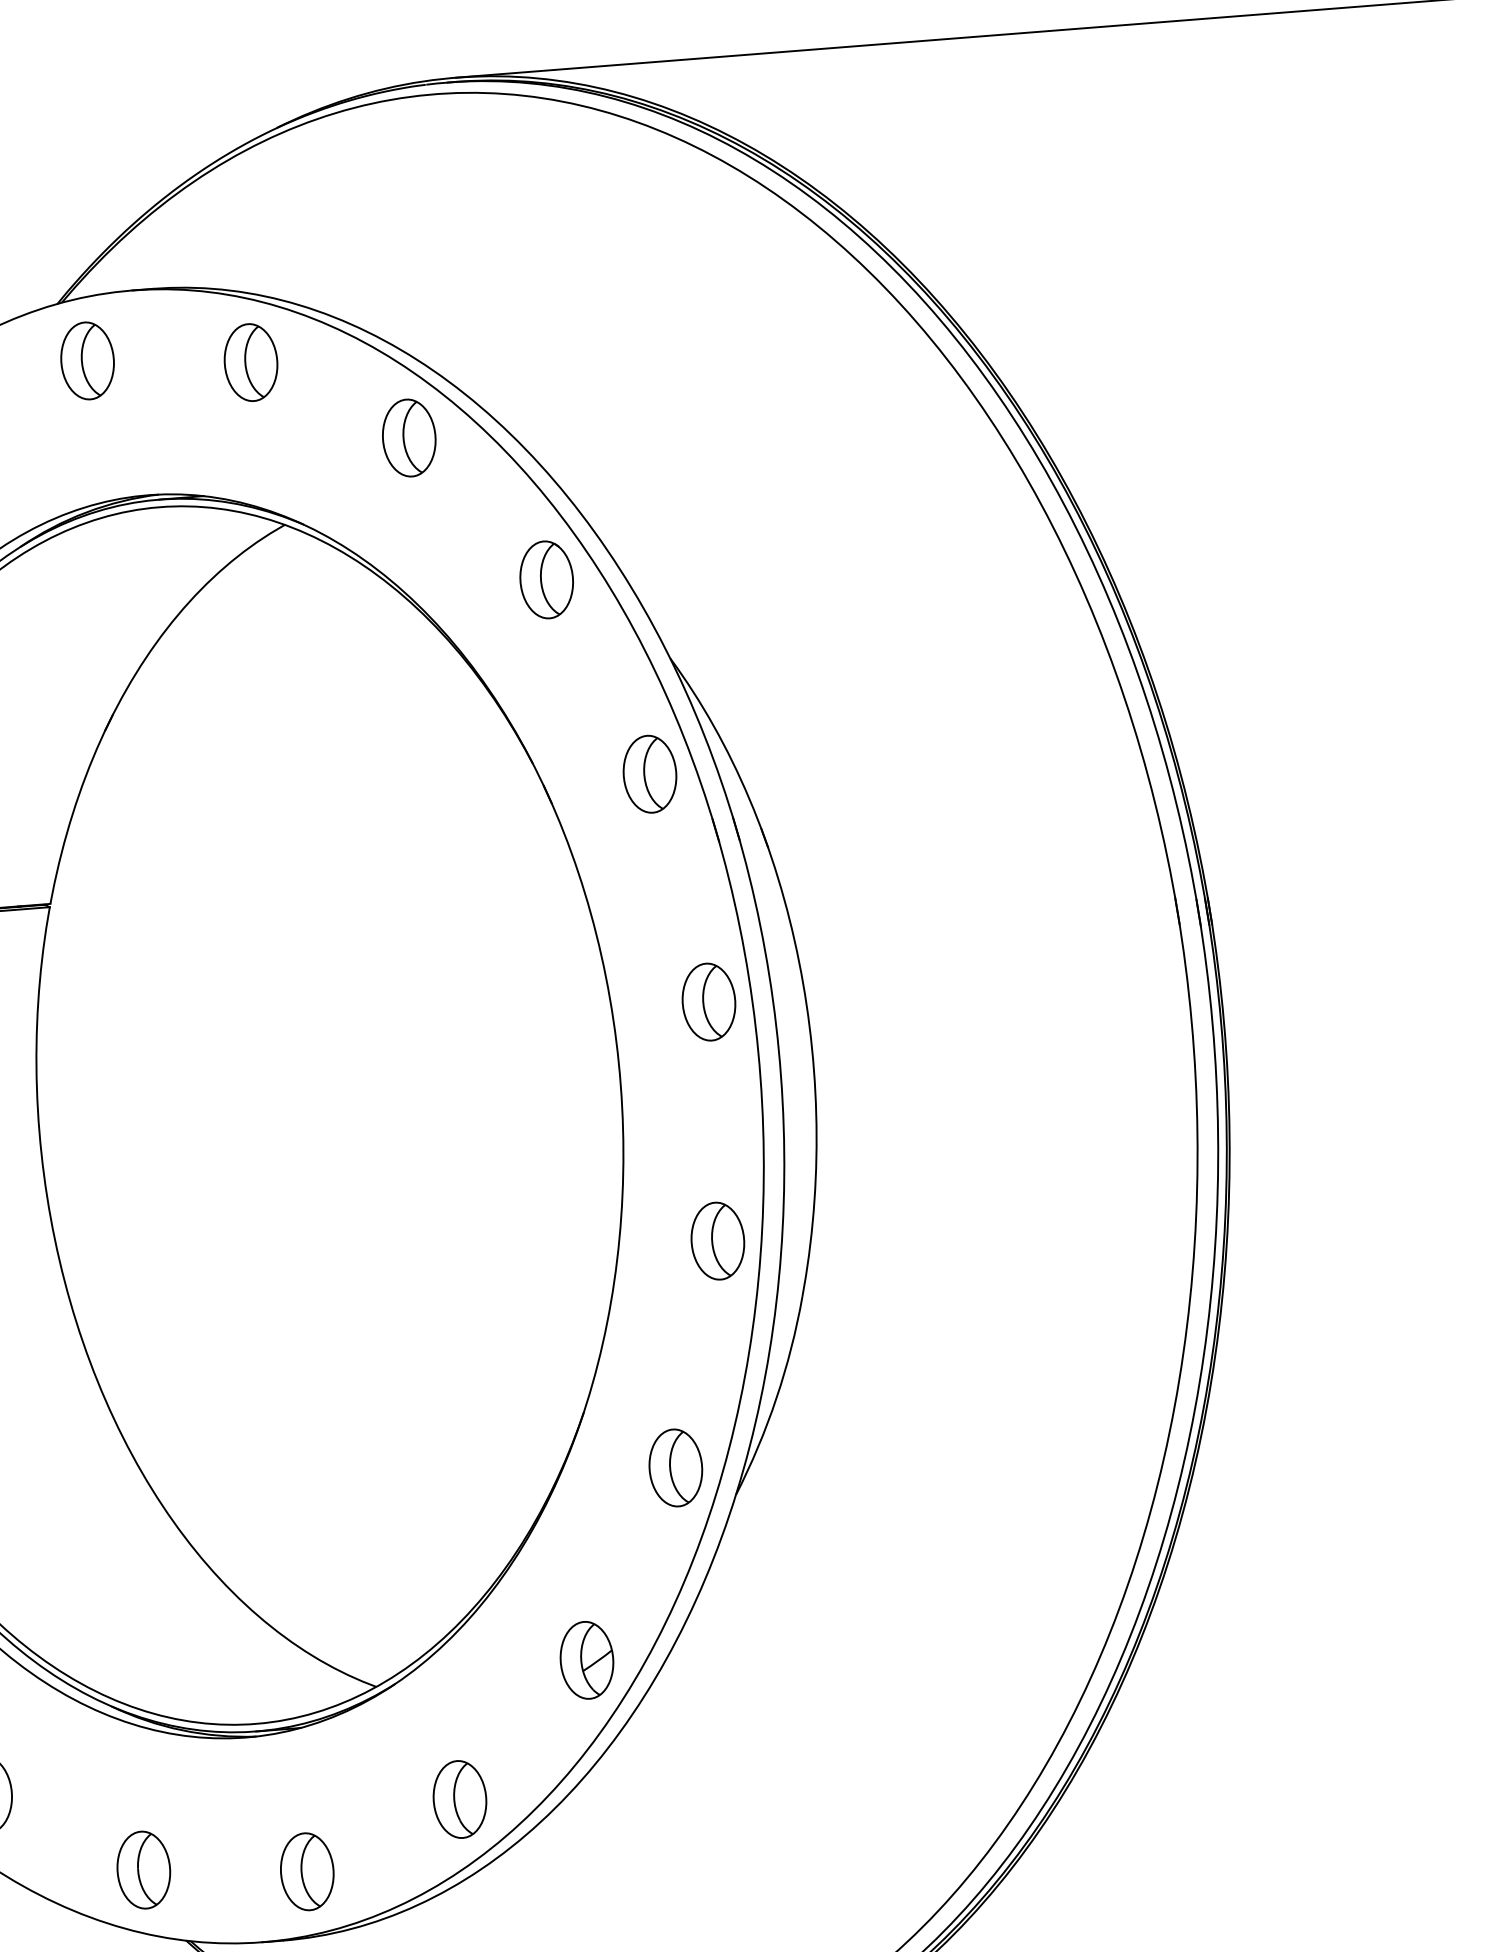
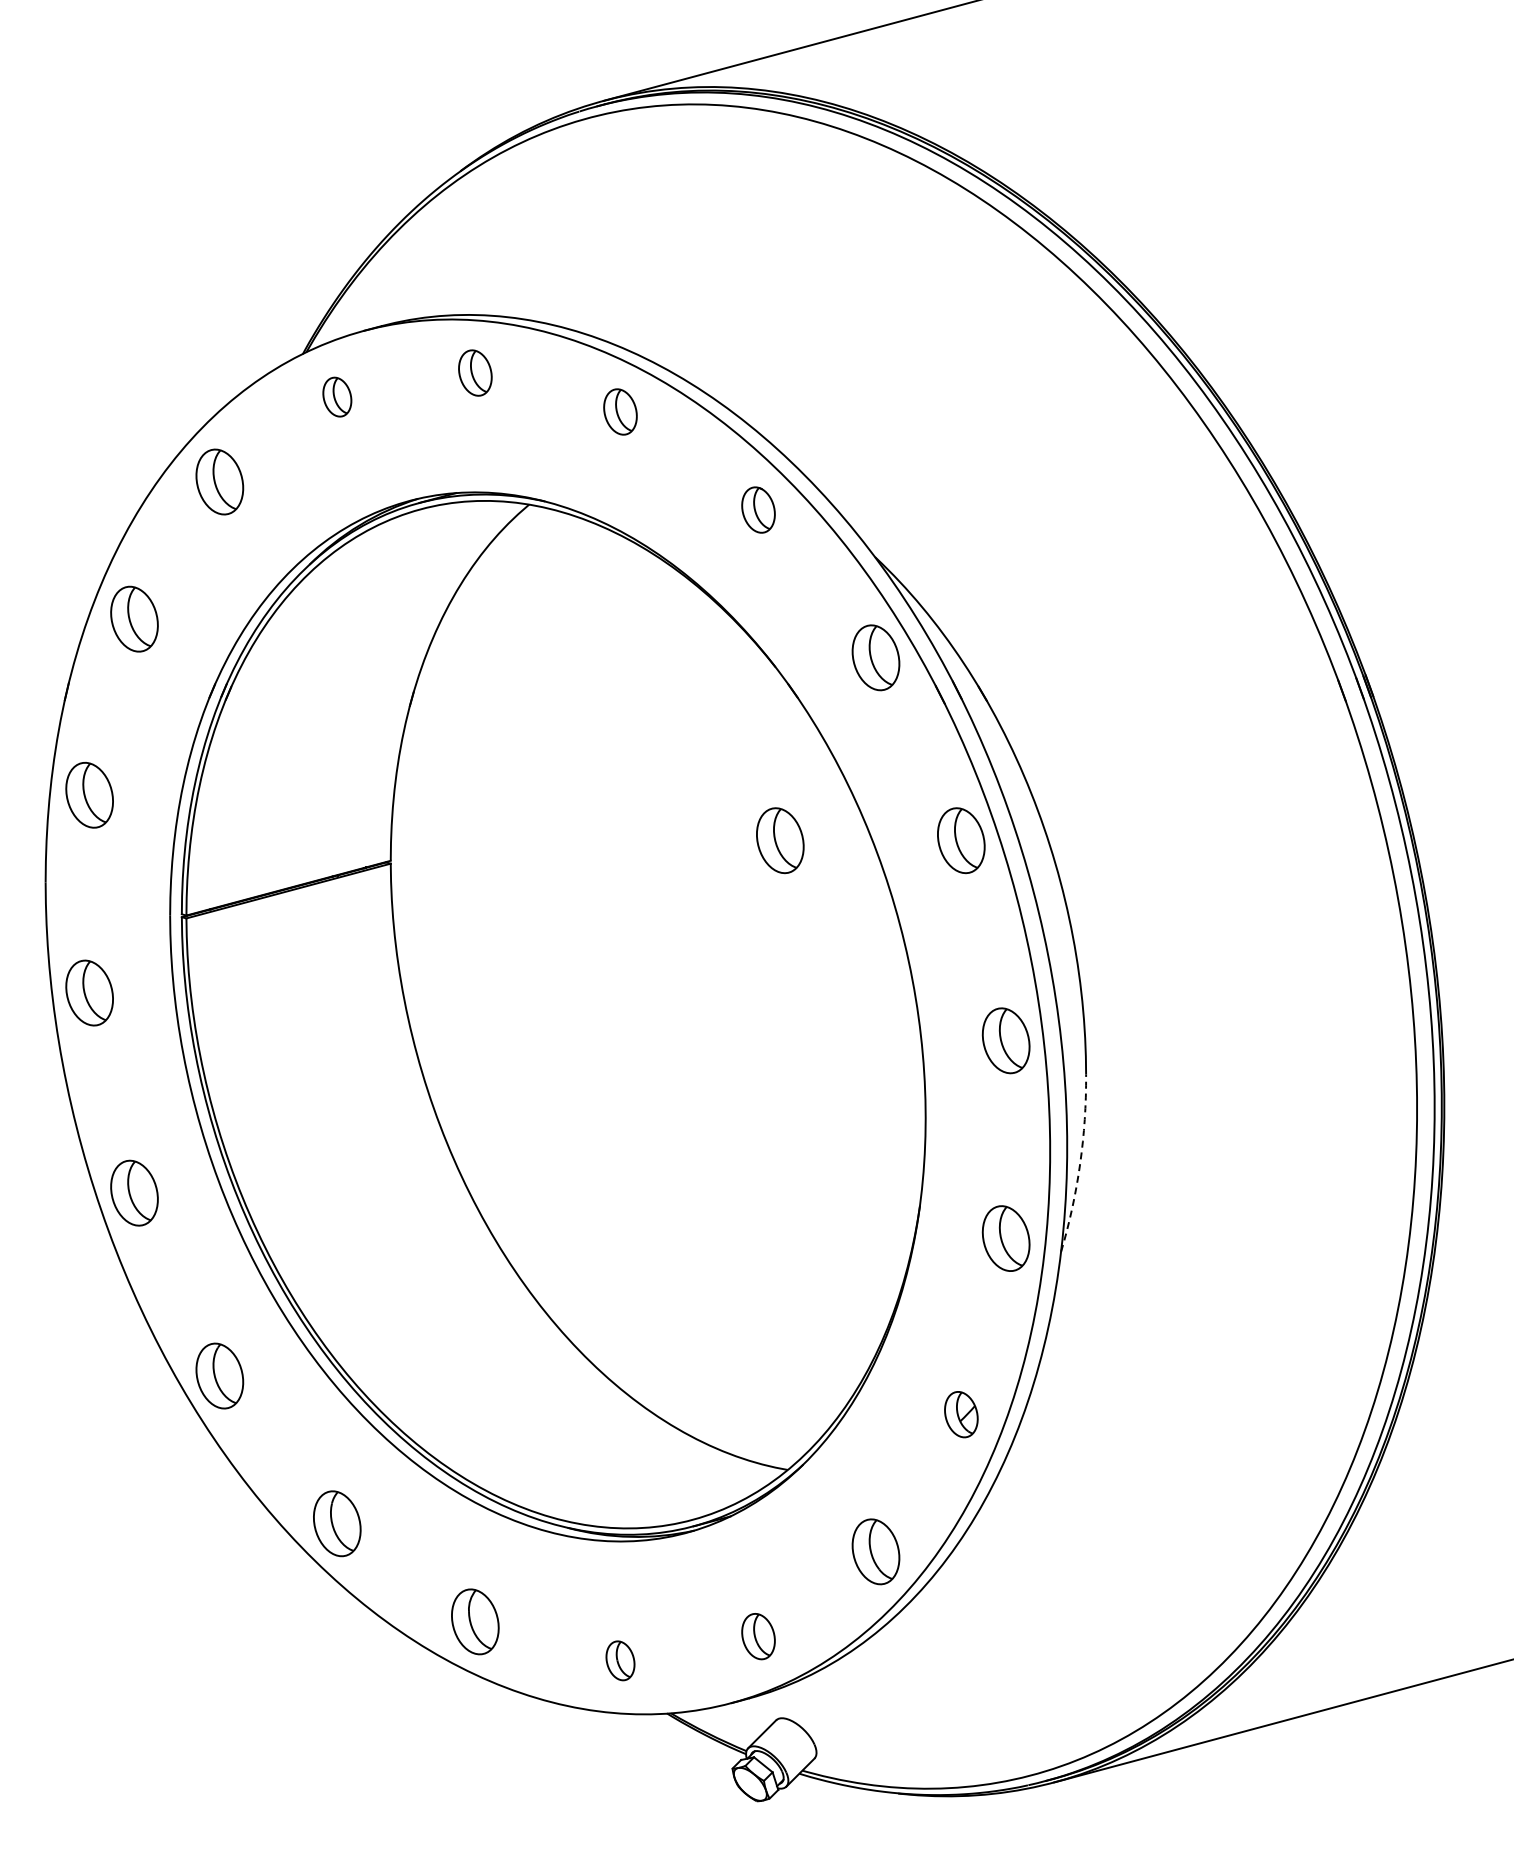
part: (88, 360) -> (337, 396), size x0.6
part: (251, 361) -> (475, 372), size x0.7
part: (409, 437) -> (620, 411), size x0.7
part: (546, 579) -> (758, 509), size x0.7
part: (501, 963) -> (780, 840), added
arc: (776, 1398) -> (1080, 1164), solid -> dashed
part: (587, 1660) -> (961, 1414), size x0.7
part: (143, 1869) -> (620, 1660), size x0.6
part: (307, 1871) -> (758, 1636), size x0.7

